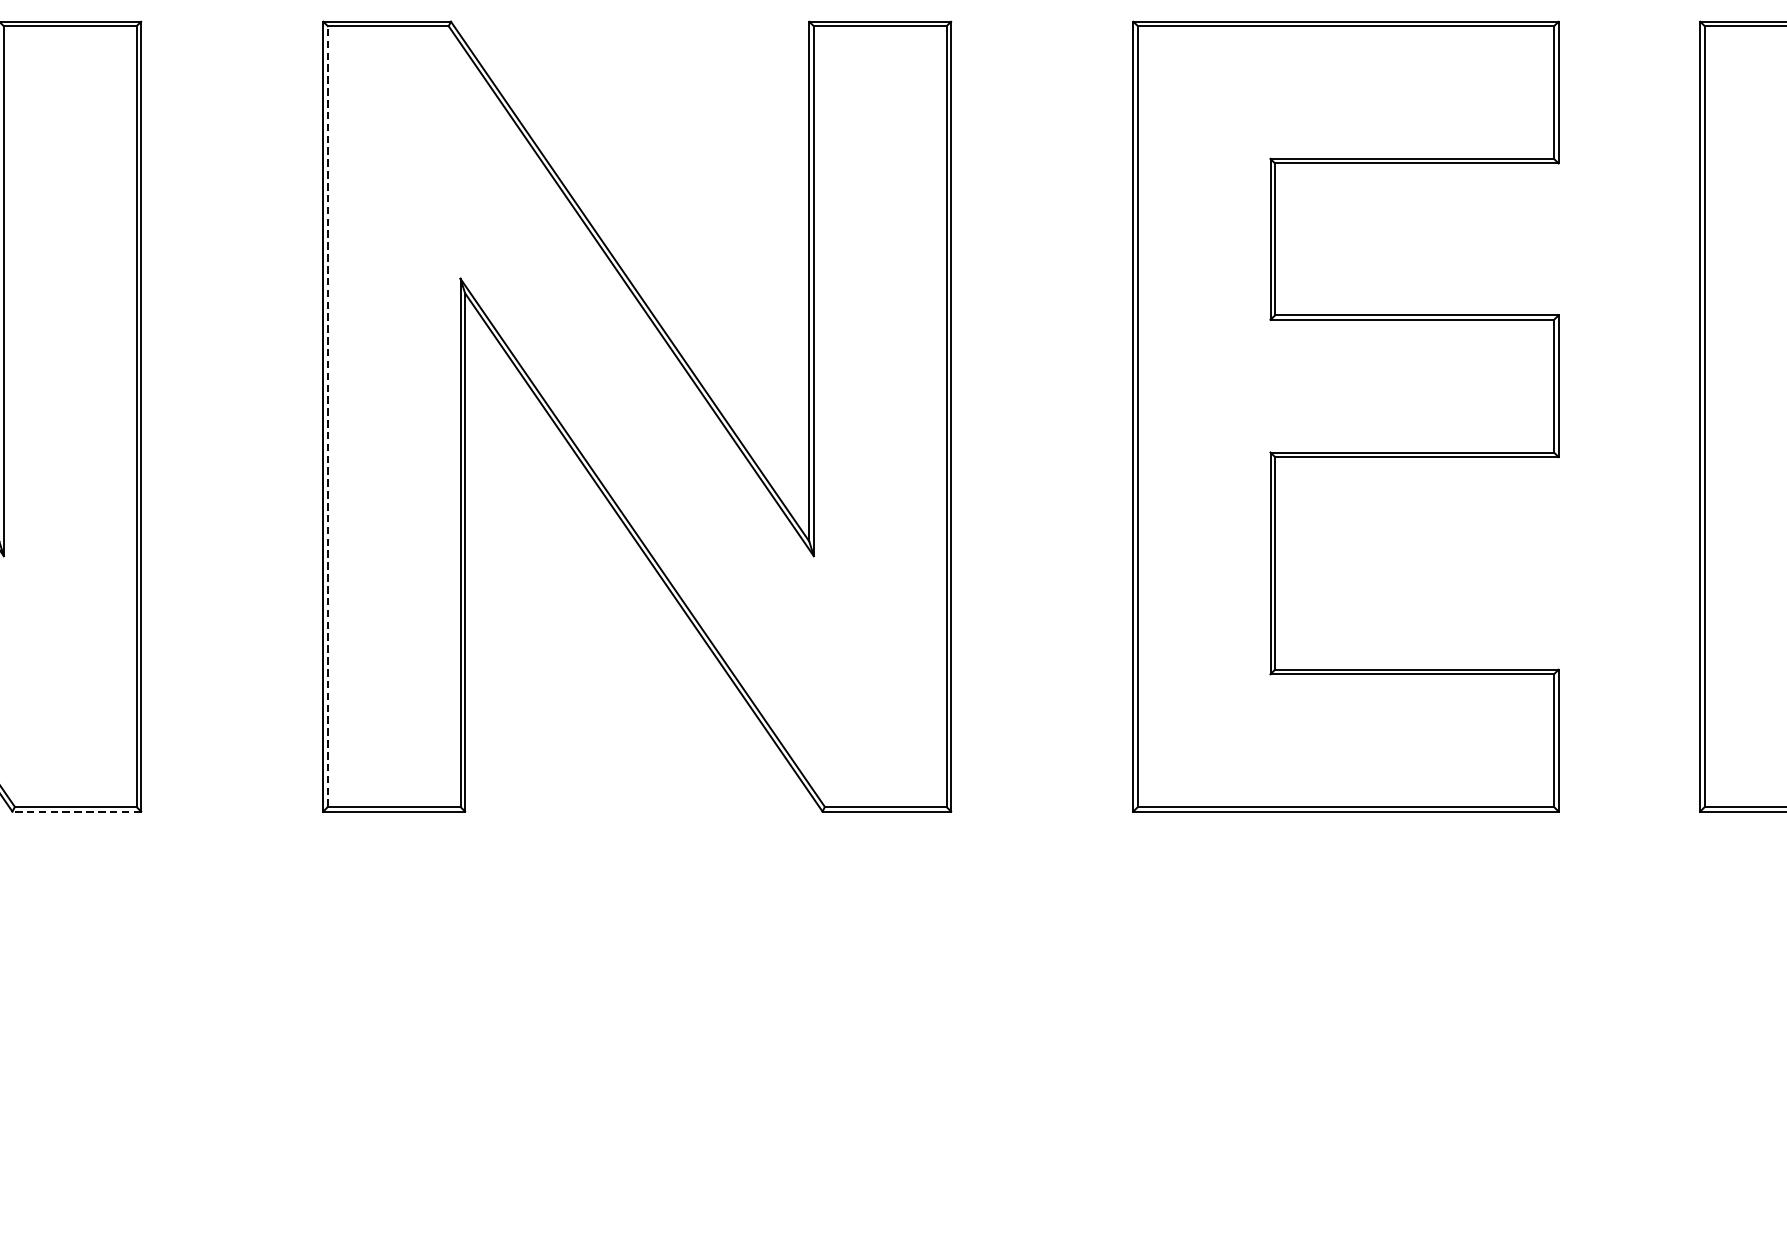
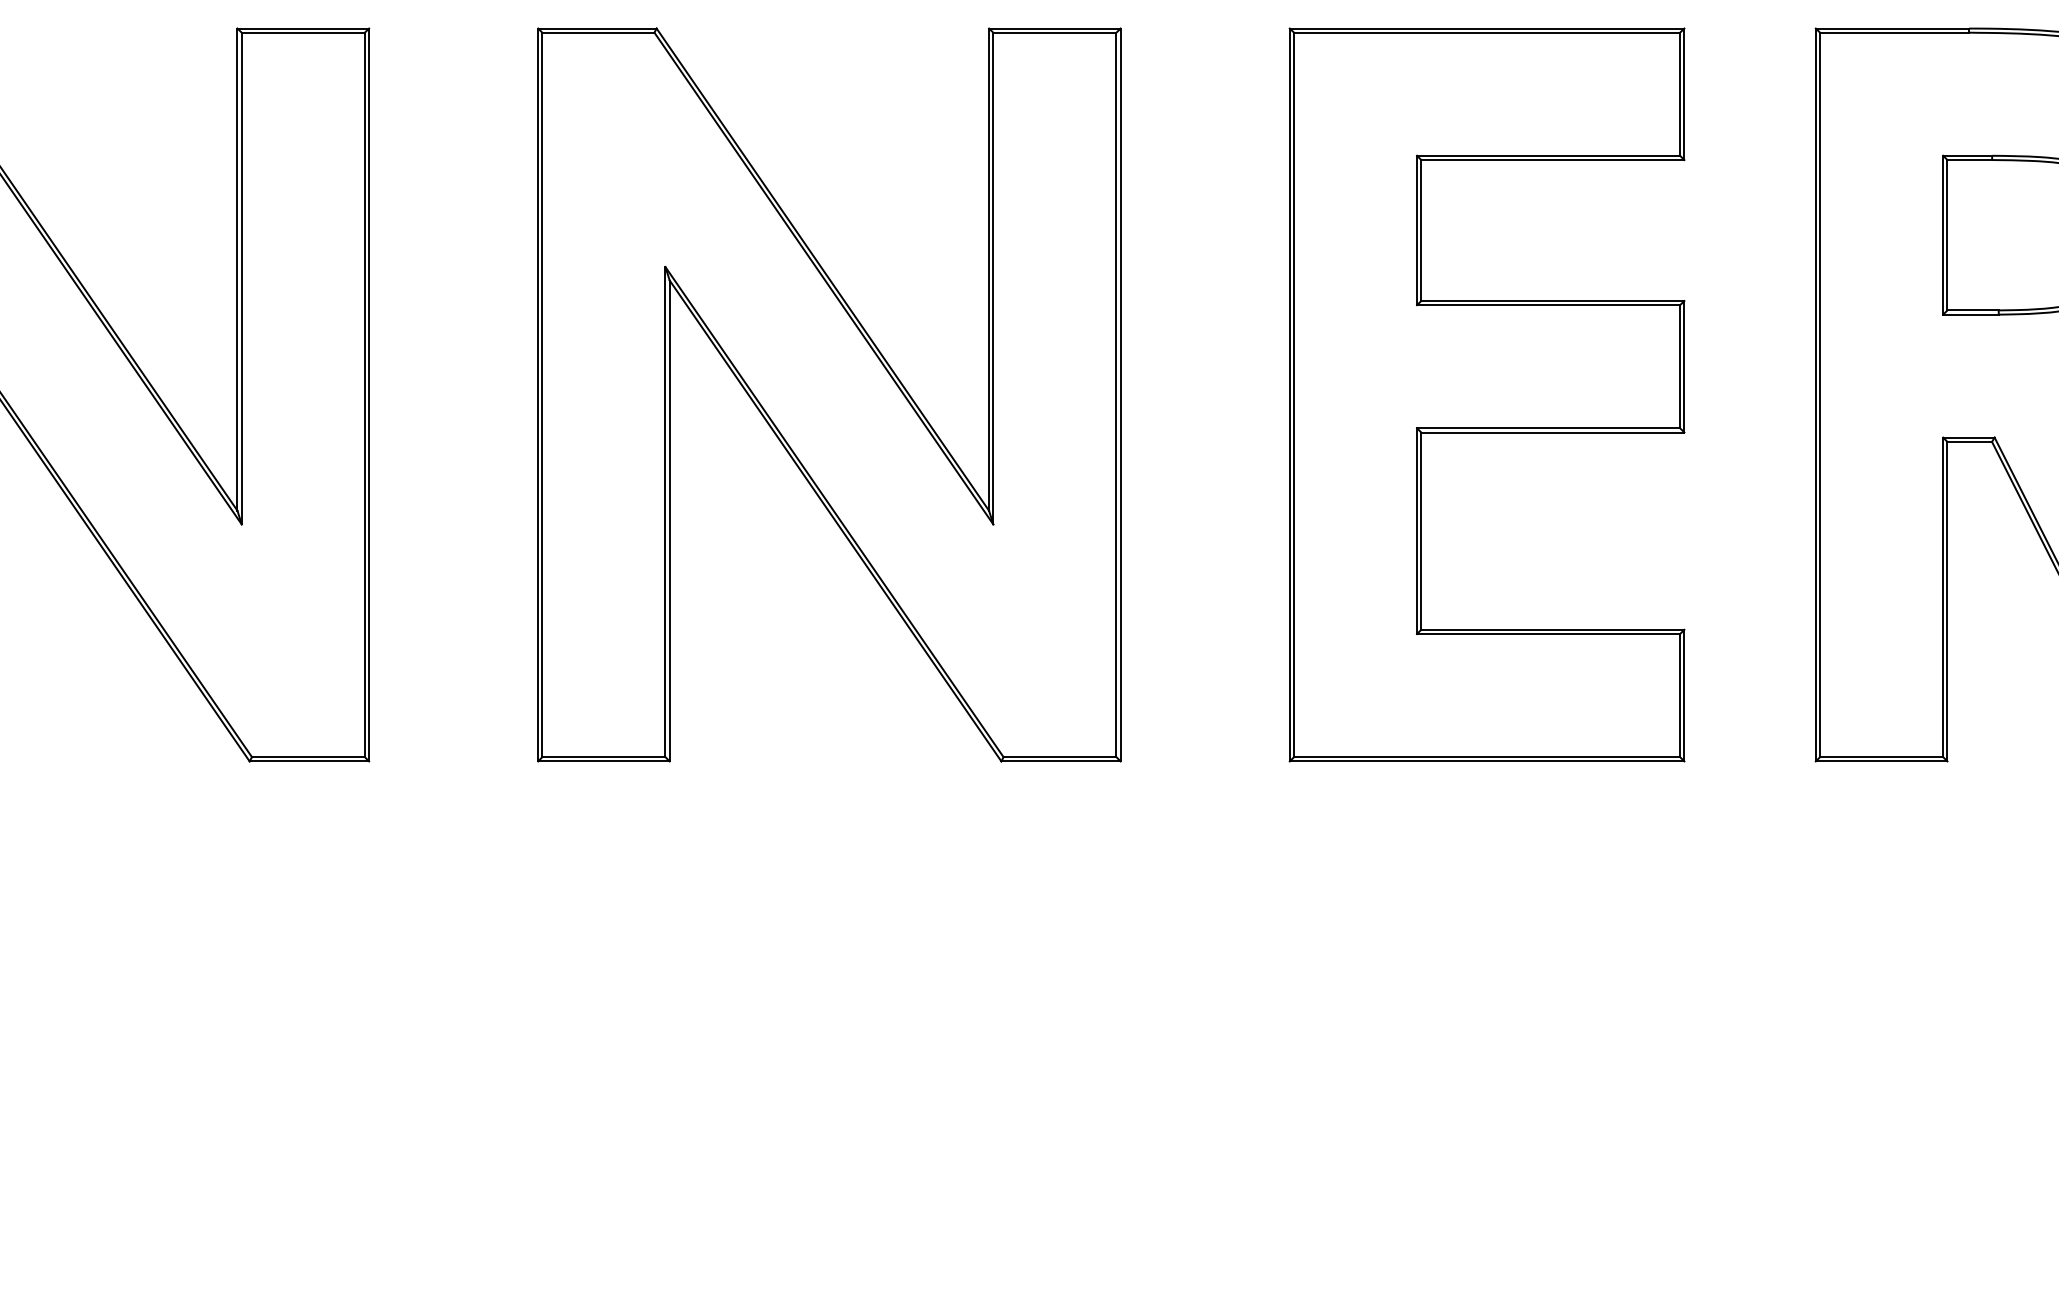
line: (328, 416) -> (542, 394), dashed -> solid
line: (76, 811) -> (309, 761), dashed -> solid

